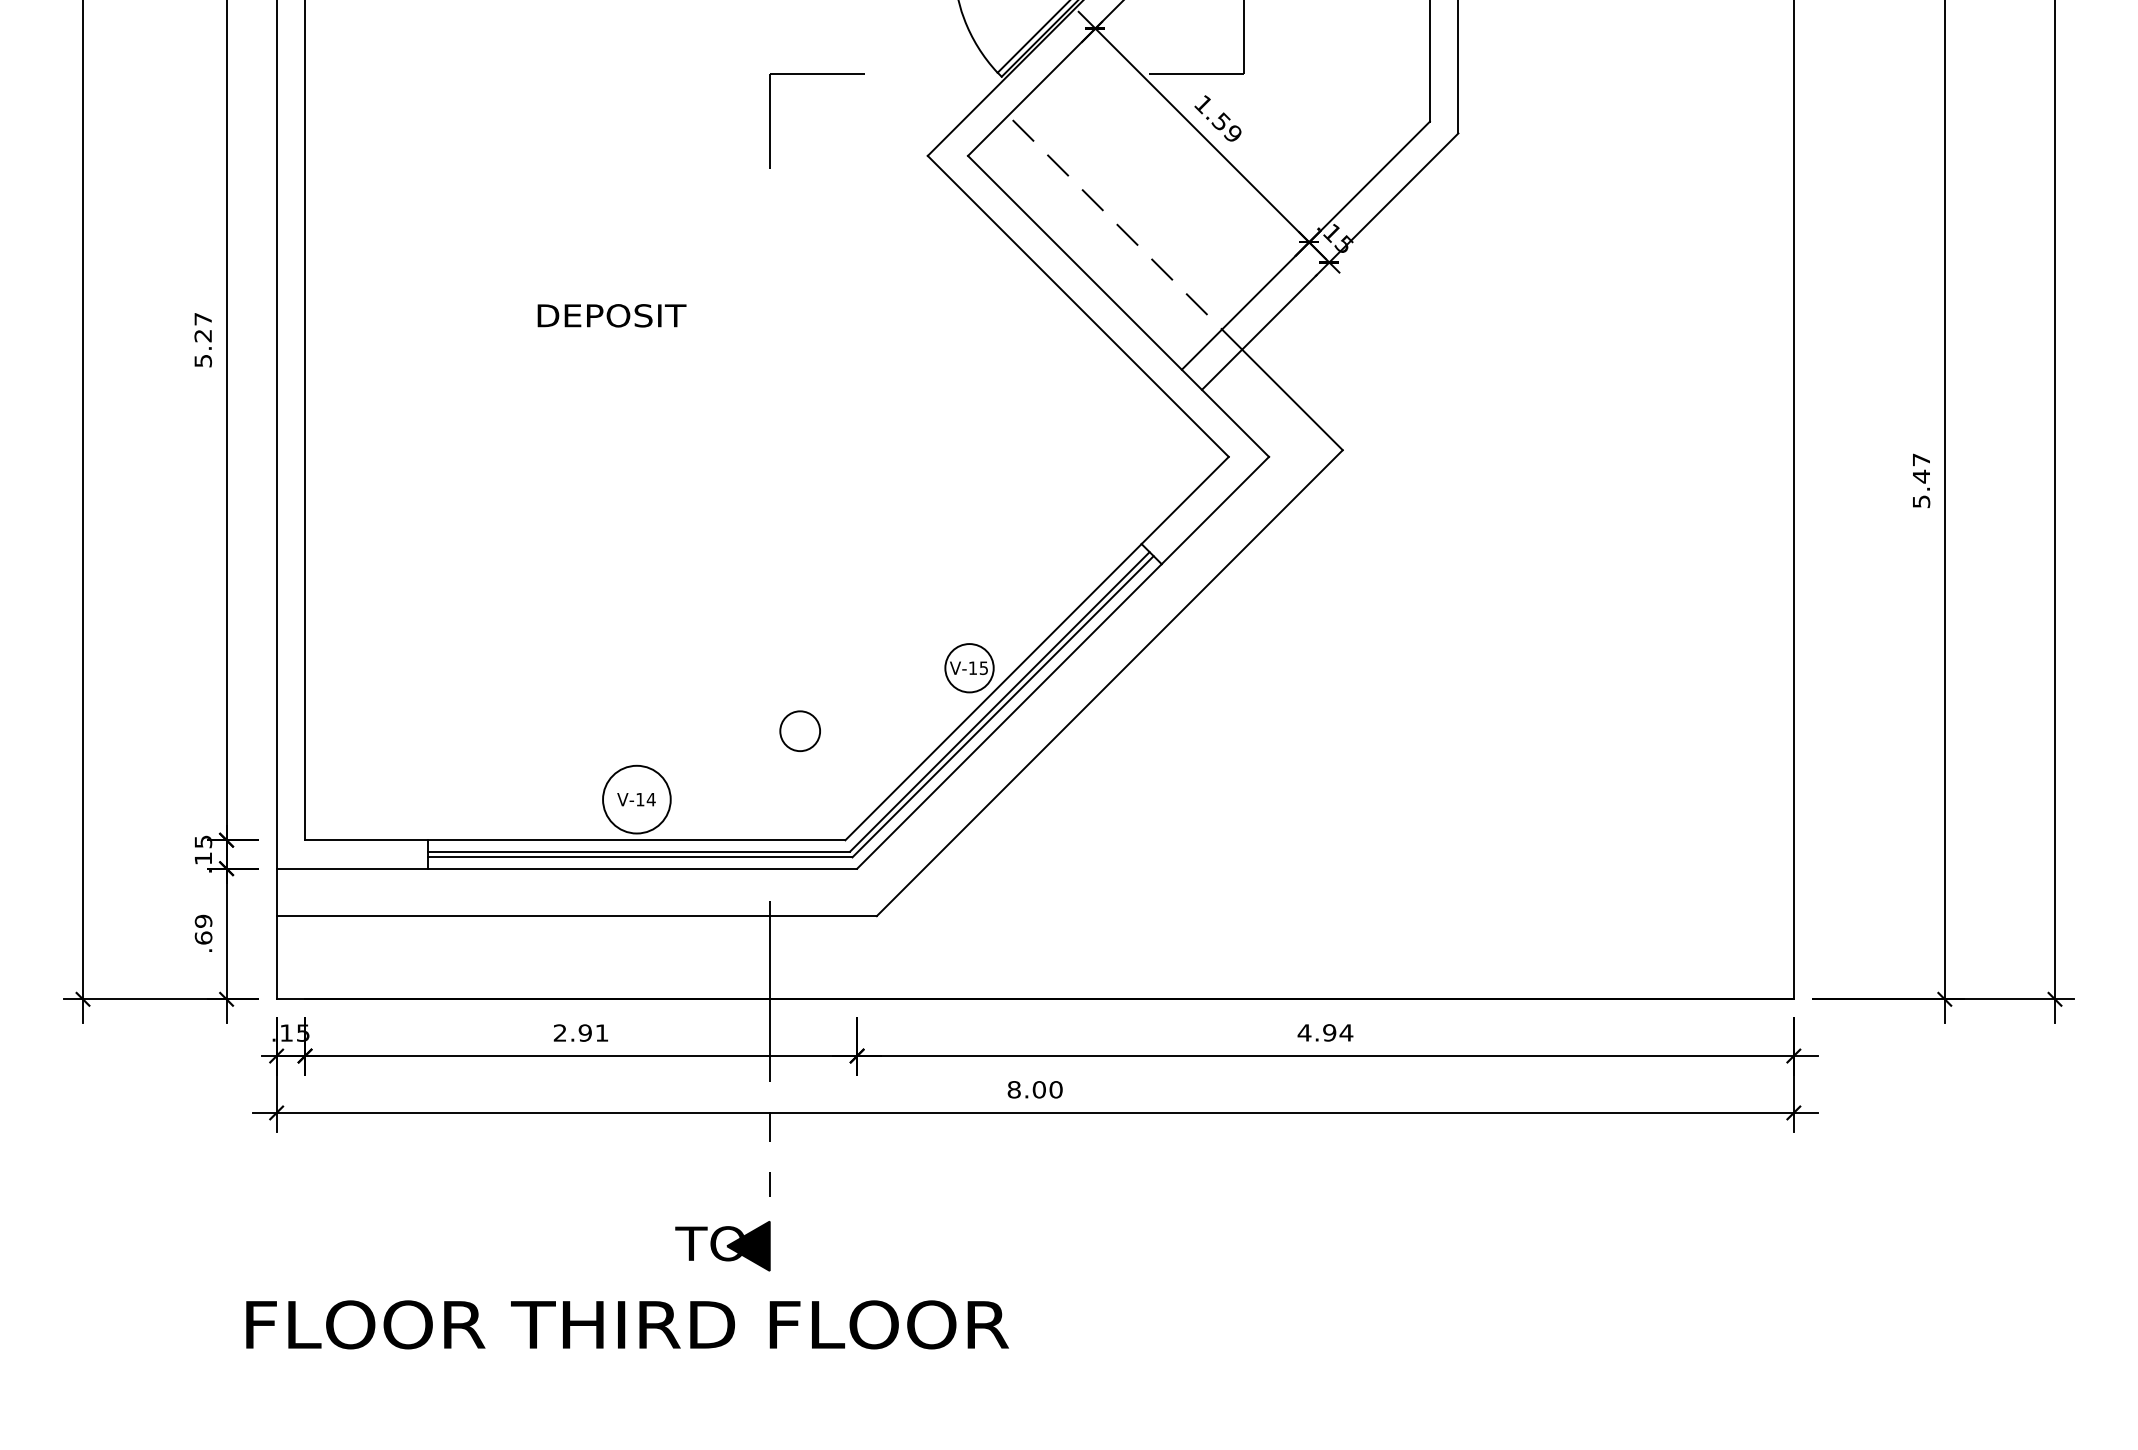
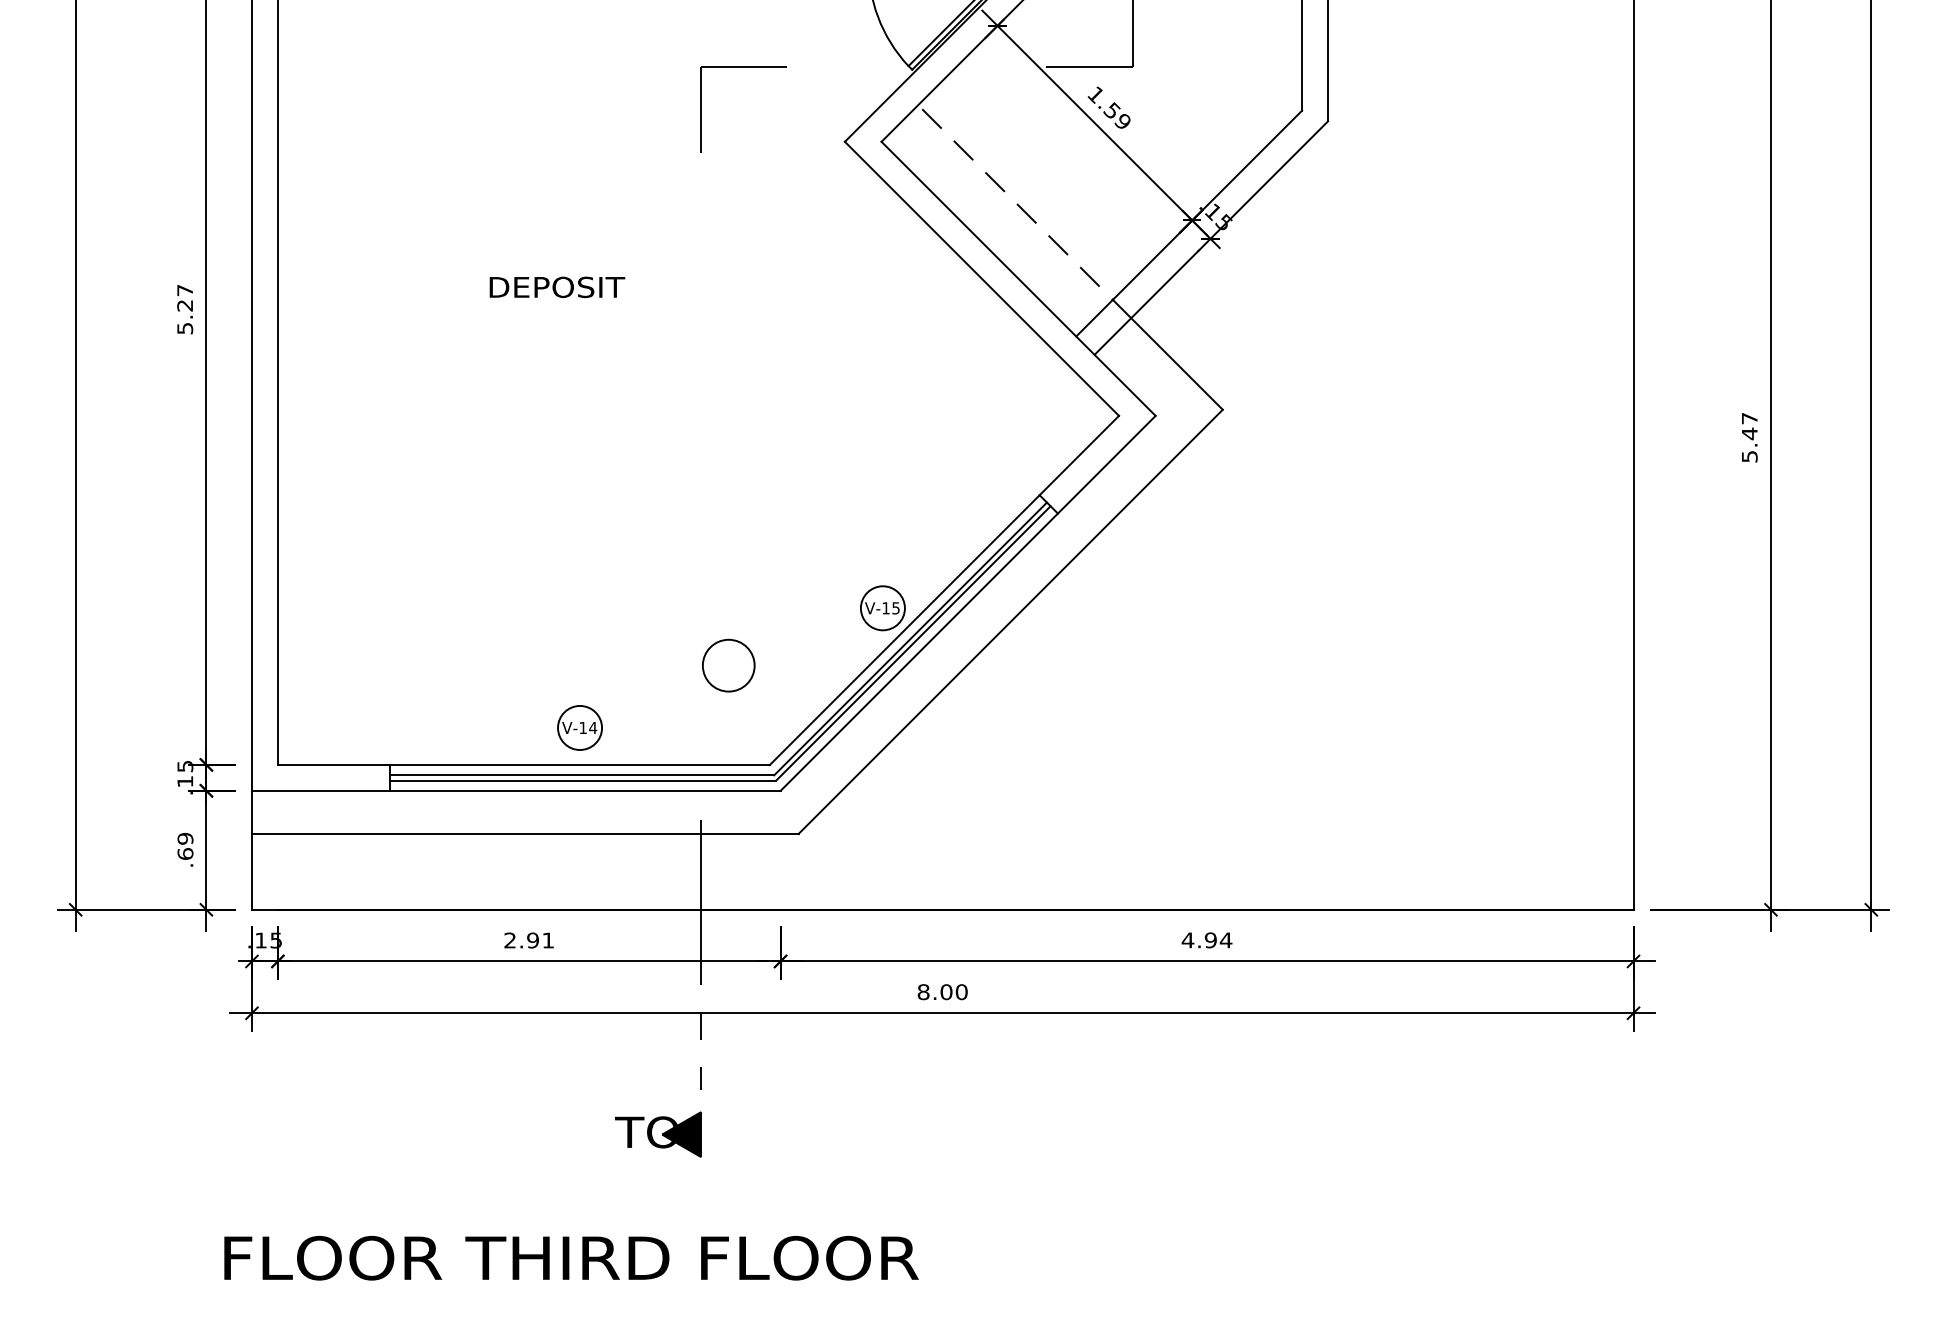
circle: (799, 731) -> (728, 665), size x1.43
circle: (637, 799) -> (580, 727), size x0.71
text: (627, 1324) -> (571, 1257), moved

